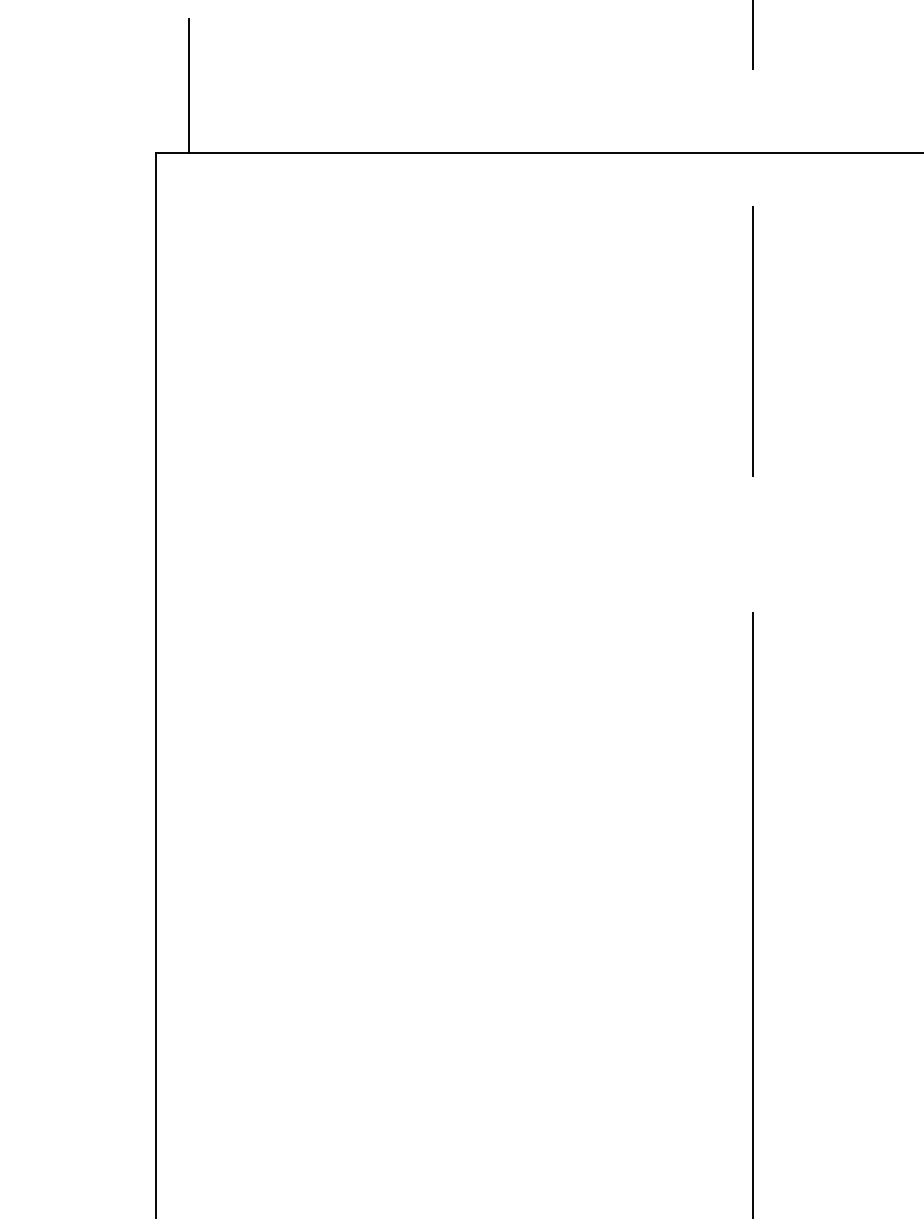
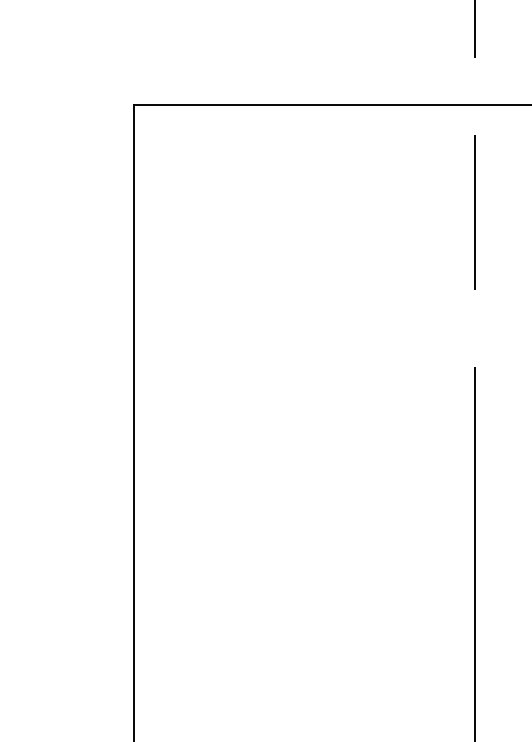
line: (188, 86) -> (152, 66), removed

